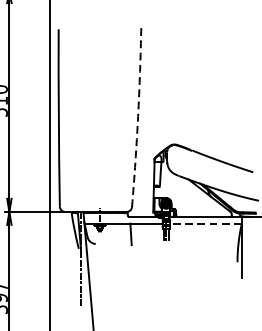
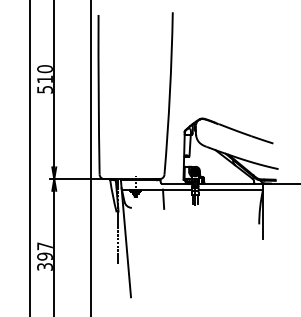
arc: (137, 116) -> (169, 93), dashed -> solid
line: (205, 223) -> (230, 189), dashed -> solid

